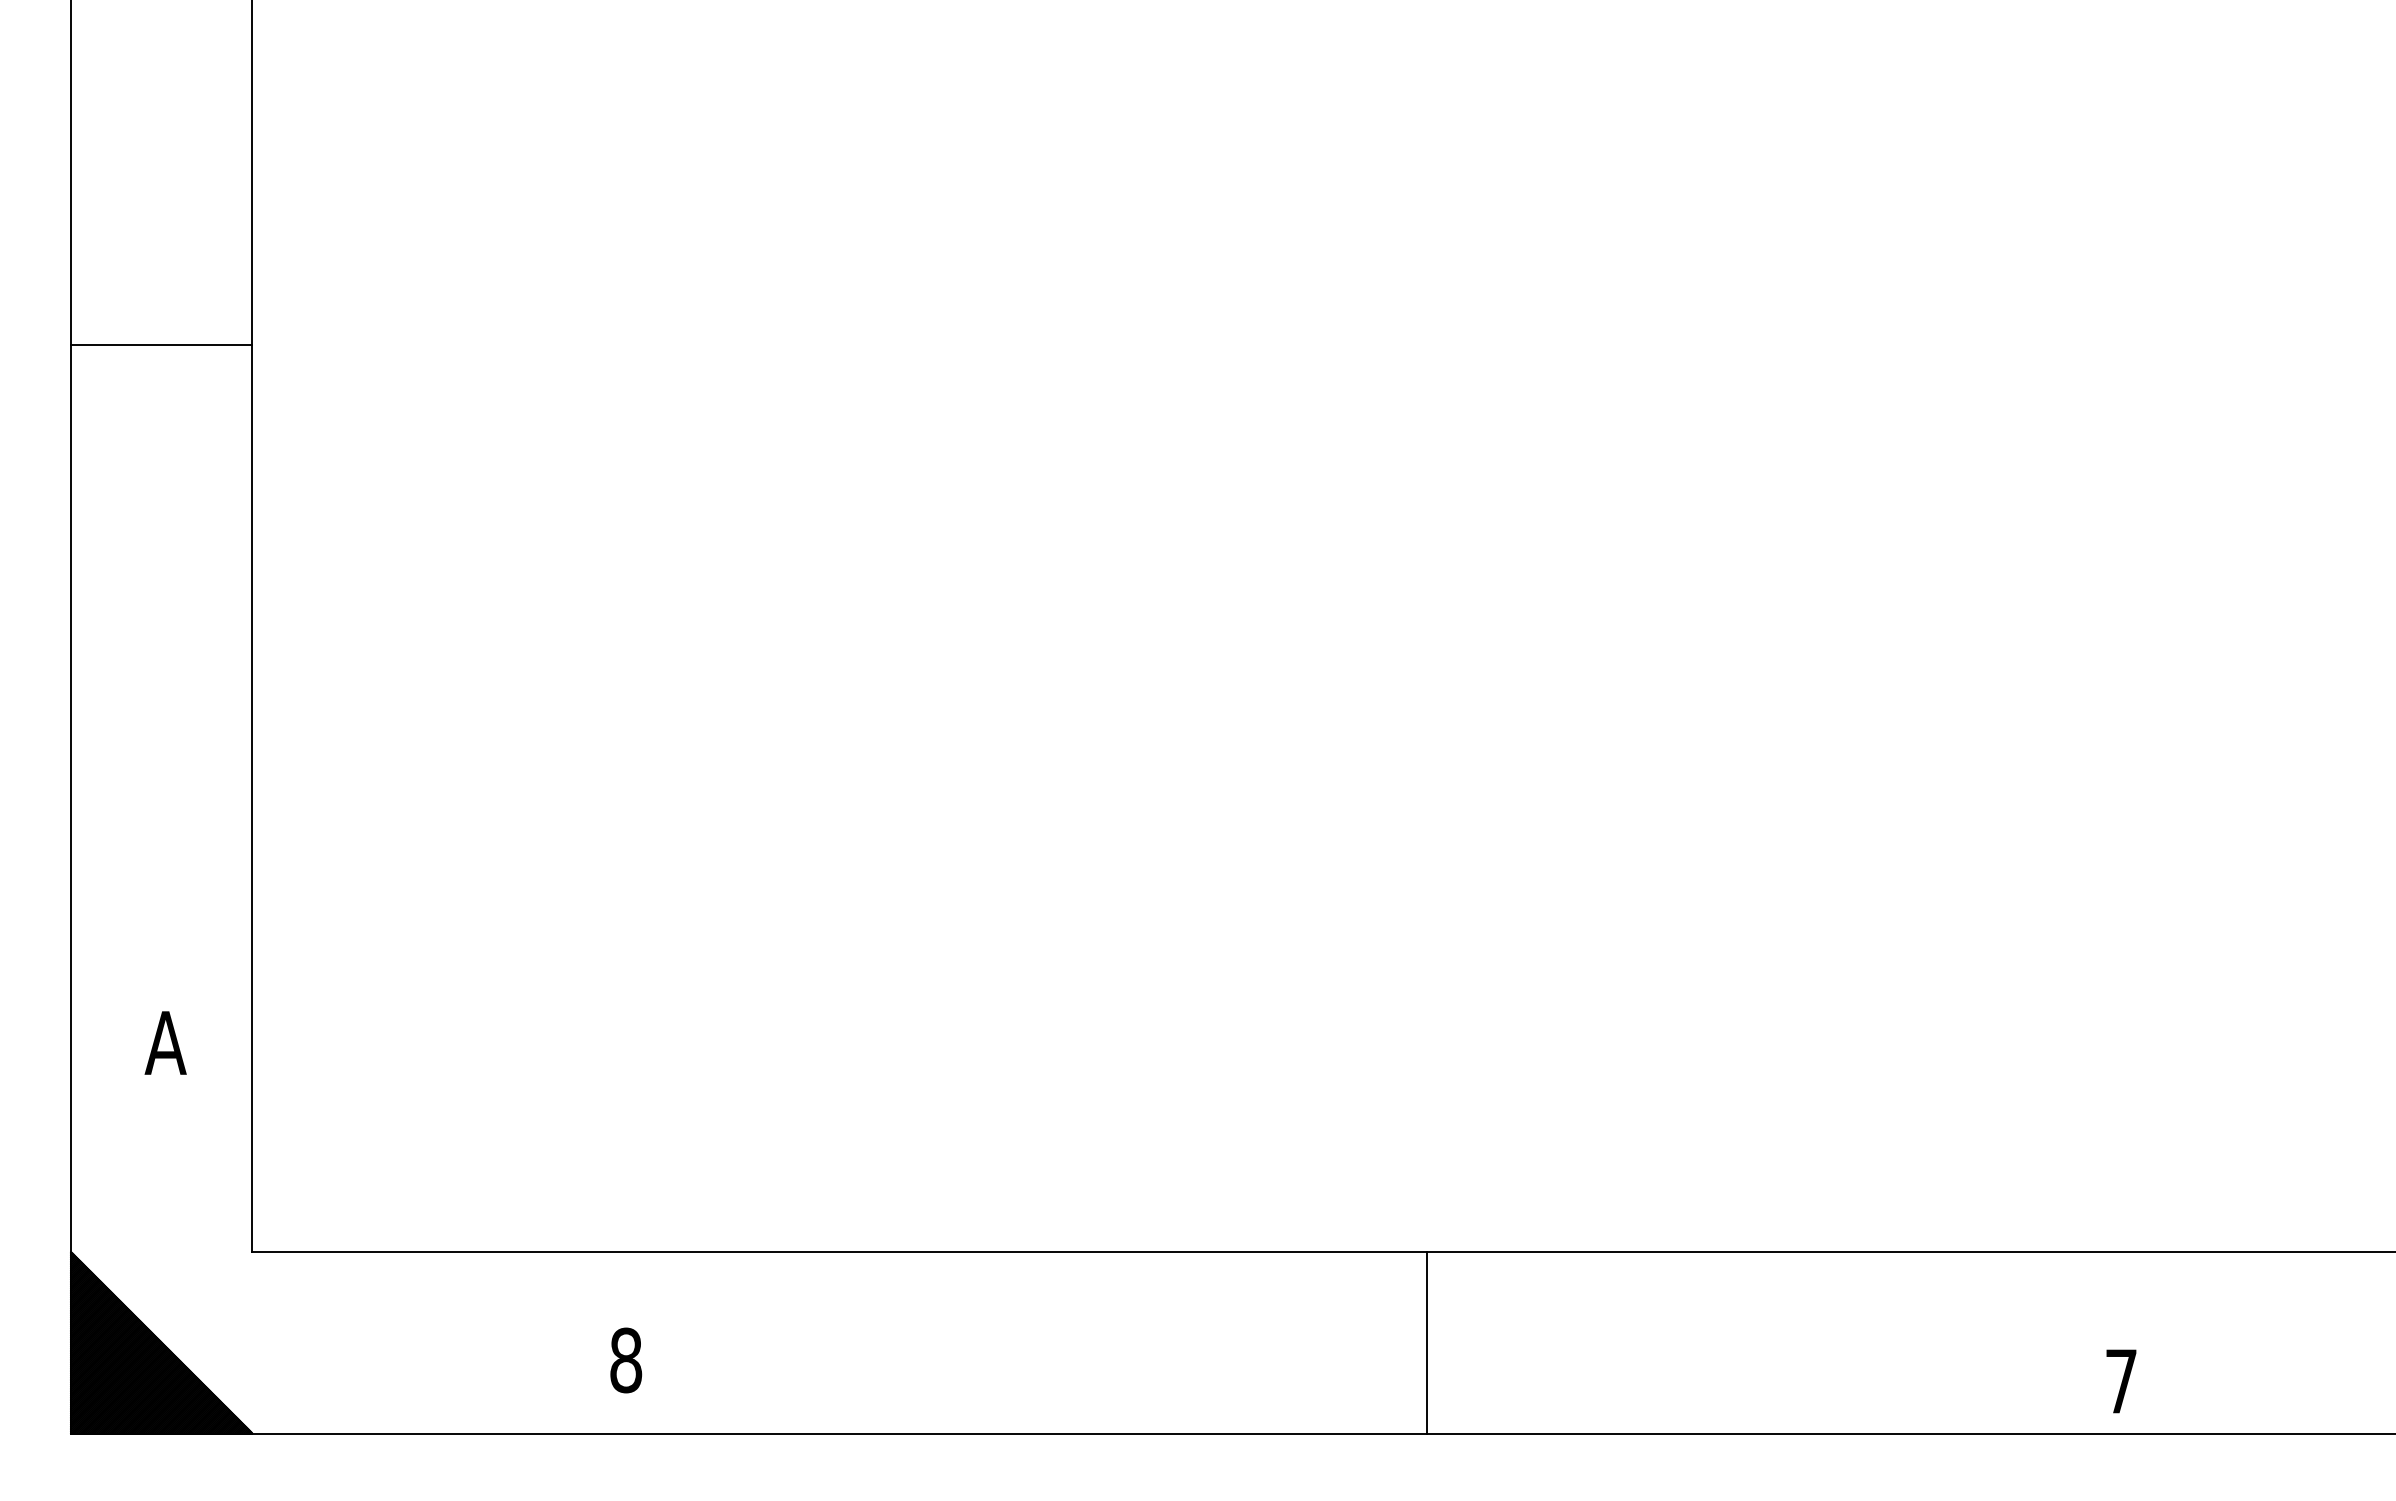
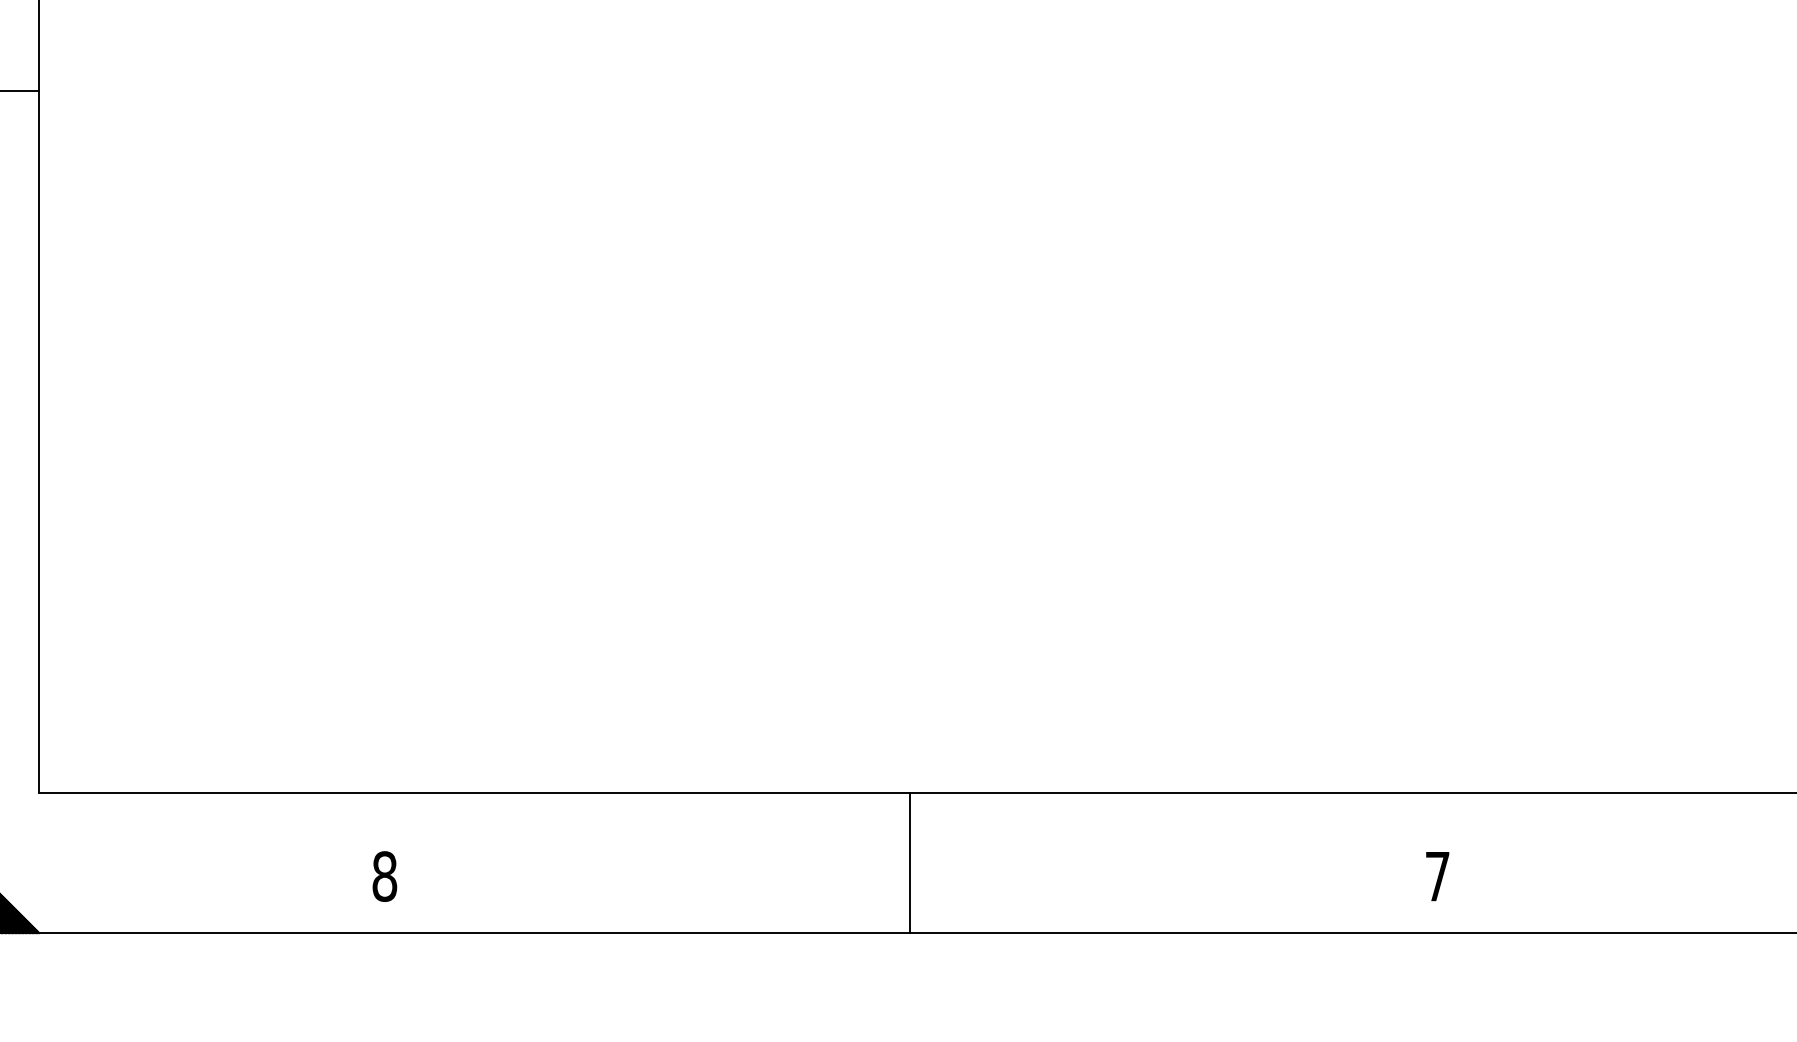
line: (1427, 1342) -> (909, 862), moved
text: (626, 1360) -> (385, 876), moved
text: (2121, 1381) -> (1437, 876), moved

